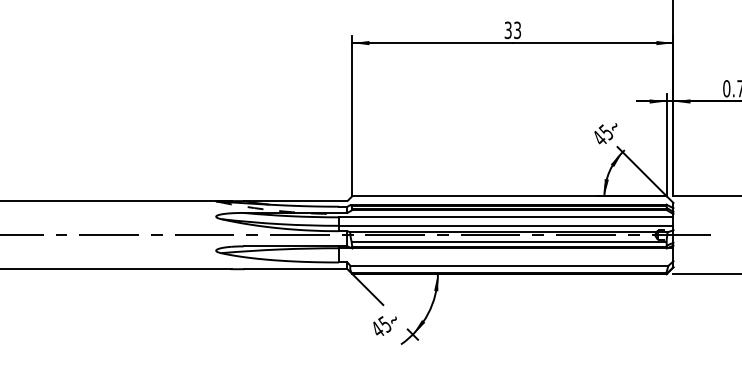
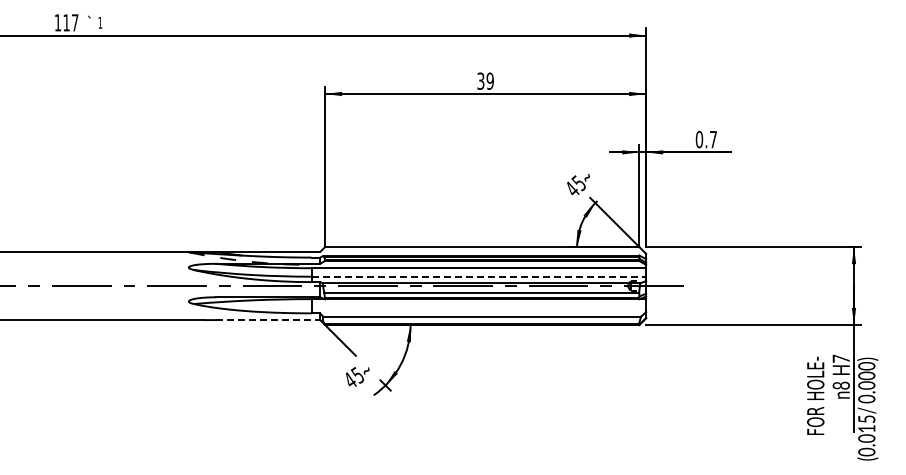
text: (516, 29) -> (489, 80), 33 -> 39
line: (506, 225) -> (479, 276), solid -> dashed
line: (295, 269) -> (268, 320), solid -> dashed

